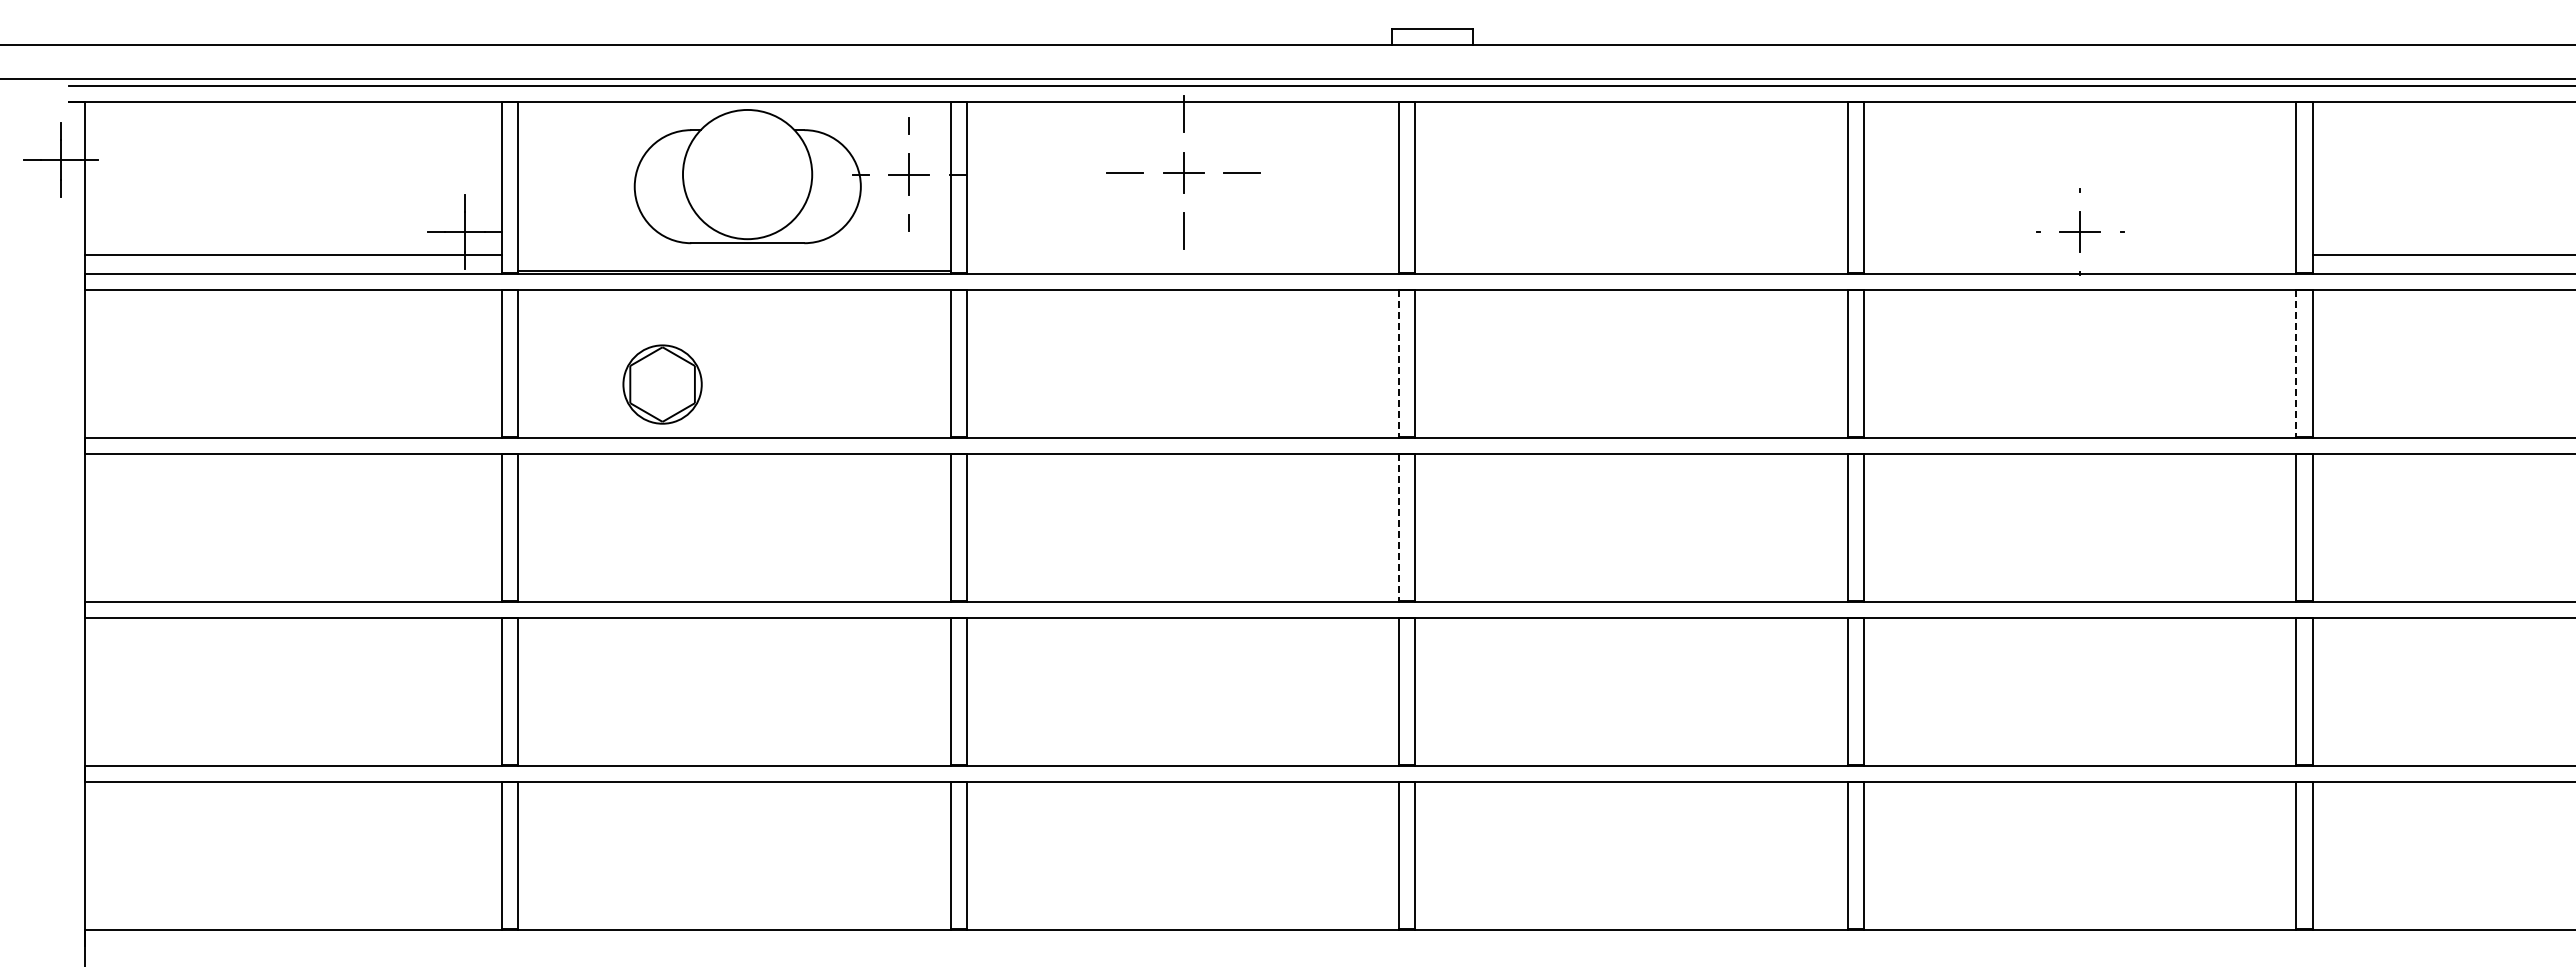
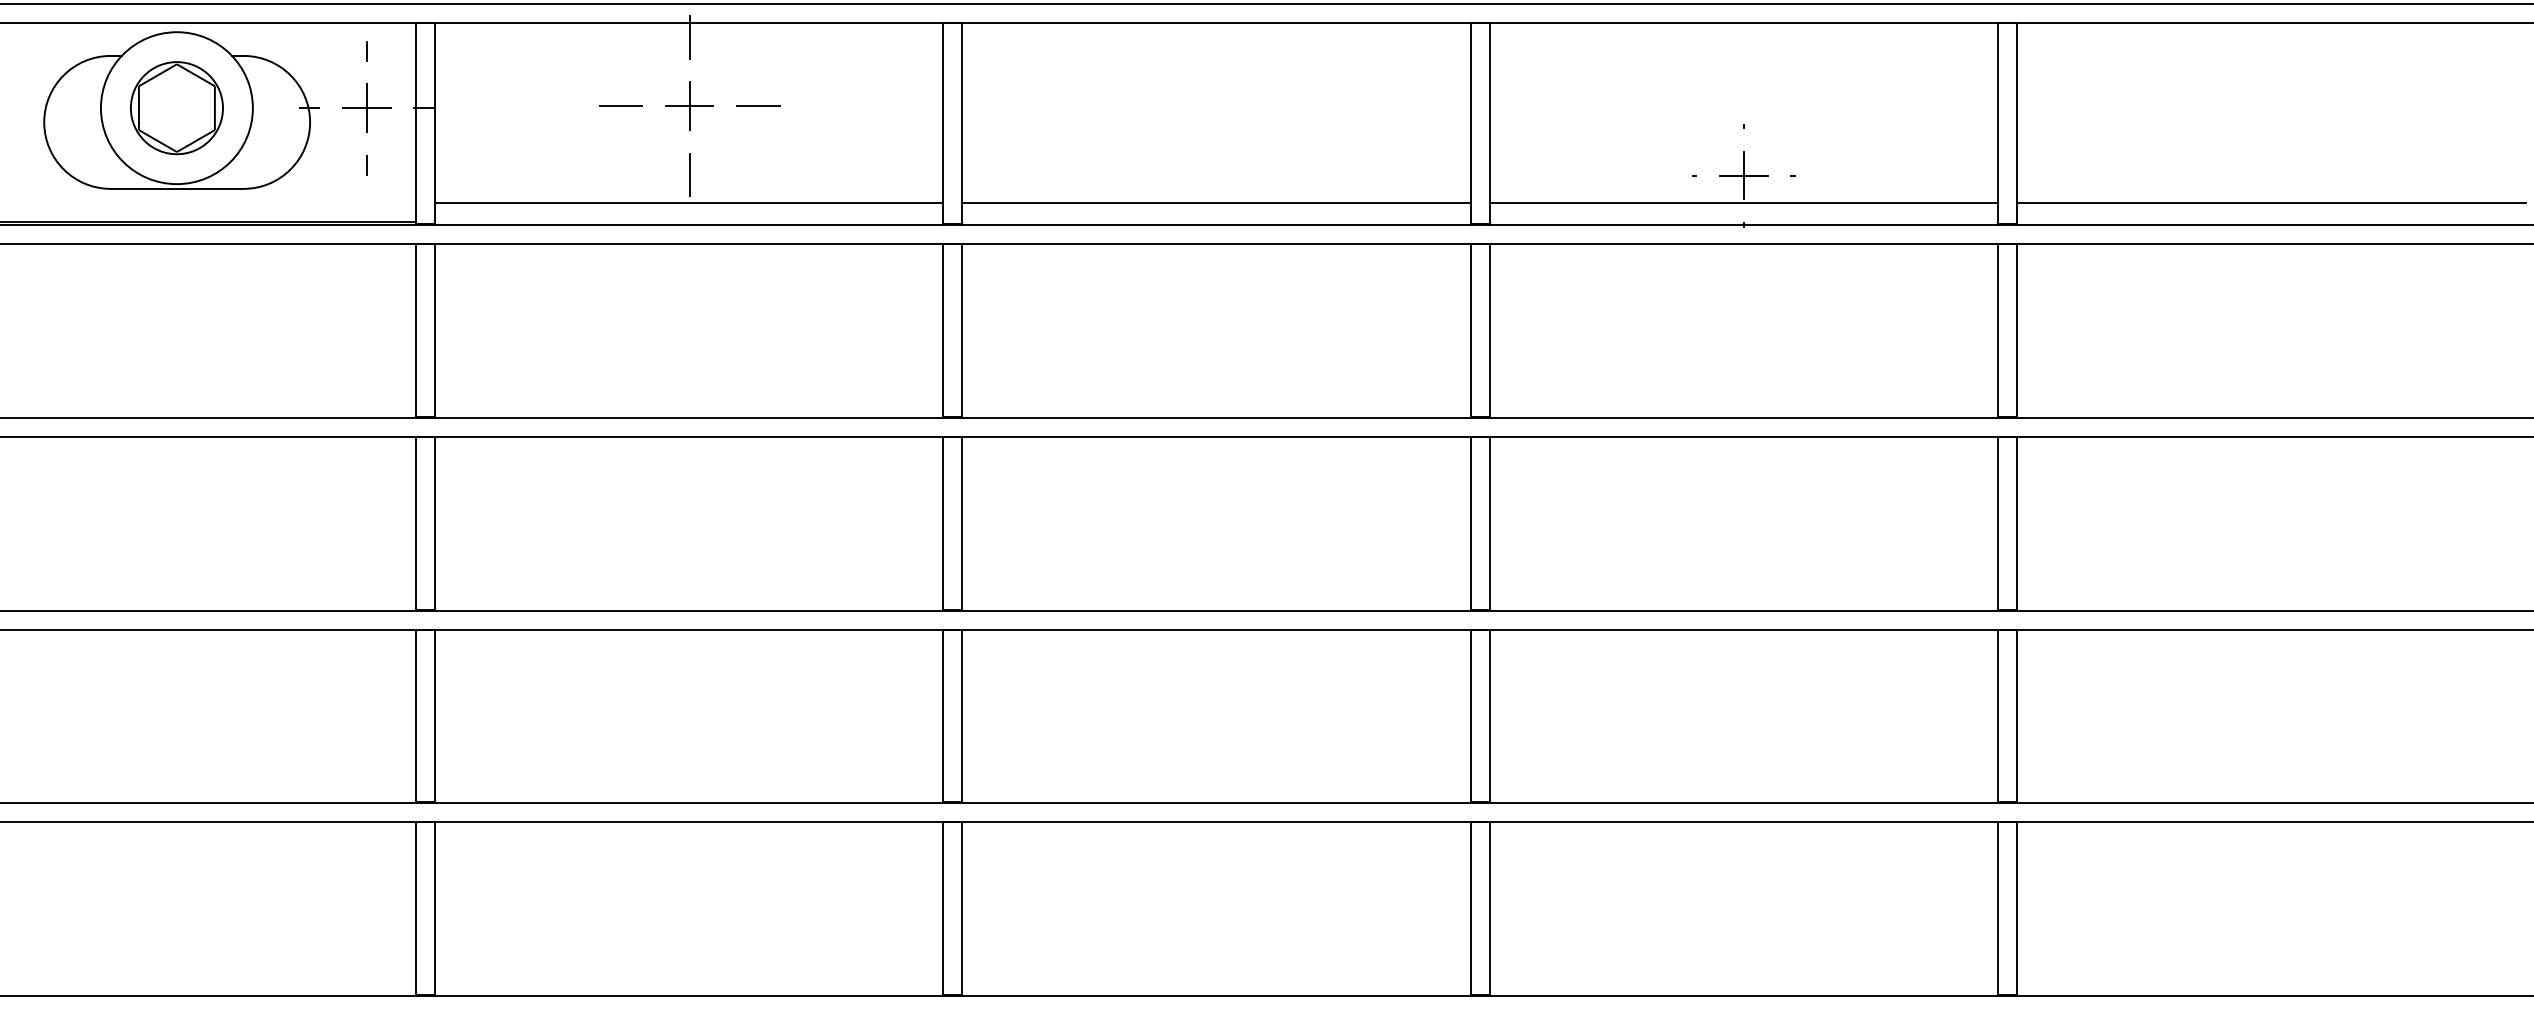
line: (1182, 255) -> (688, 203), added
line: (1631, 255) -> (1216, 203), added
line: (2079, 255) -> (1742, 203), added
line: (1399, 364) -> (943, 331), dashed -> solid
line: (2296, 364) -> (1998, 331), dashed -> solid
part: (662, 384) -> (176, 108), moved
line: (1399, 528) -> (943, 524), dashed -> solid

